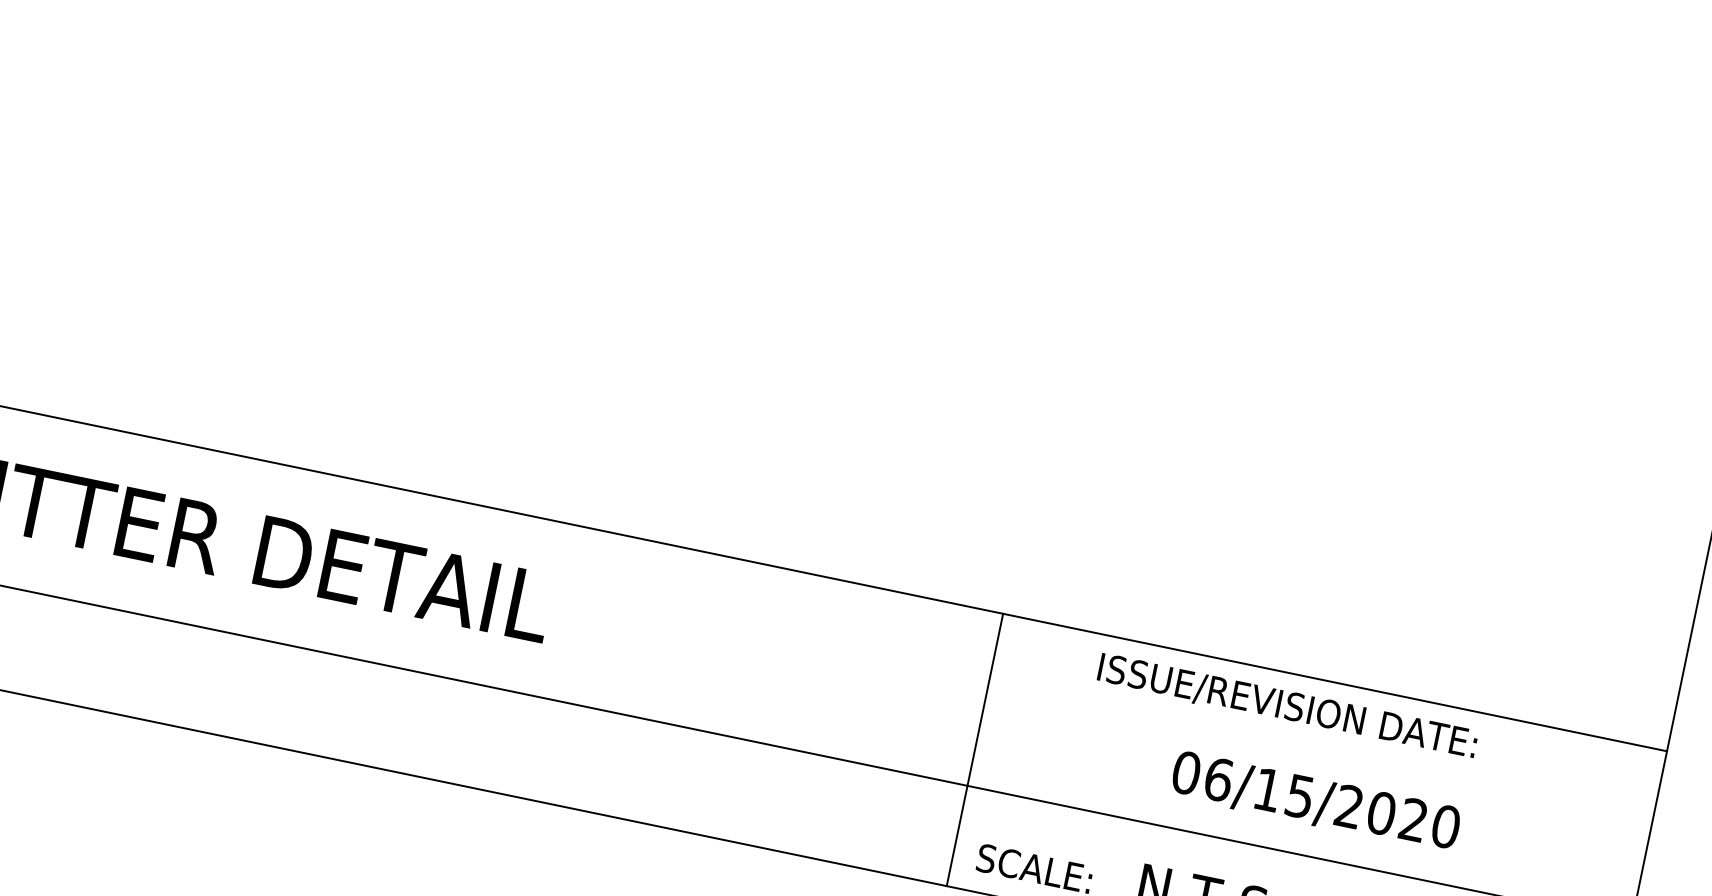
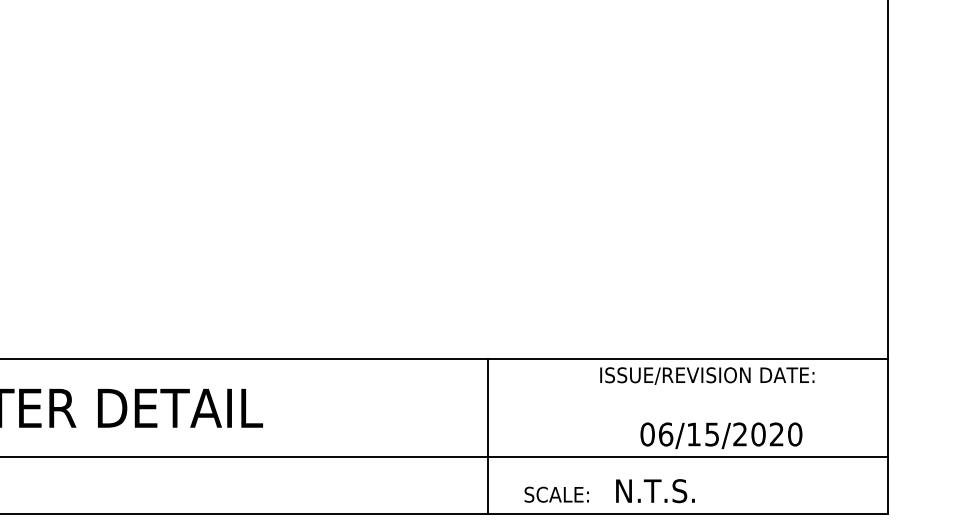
text: (1288, 705) -> (707, 375), moved
line: (974, 749) -> (487, 436), moved
text: (1316, 801) -> (721, 435), moved

